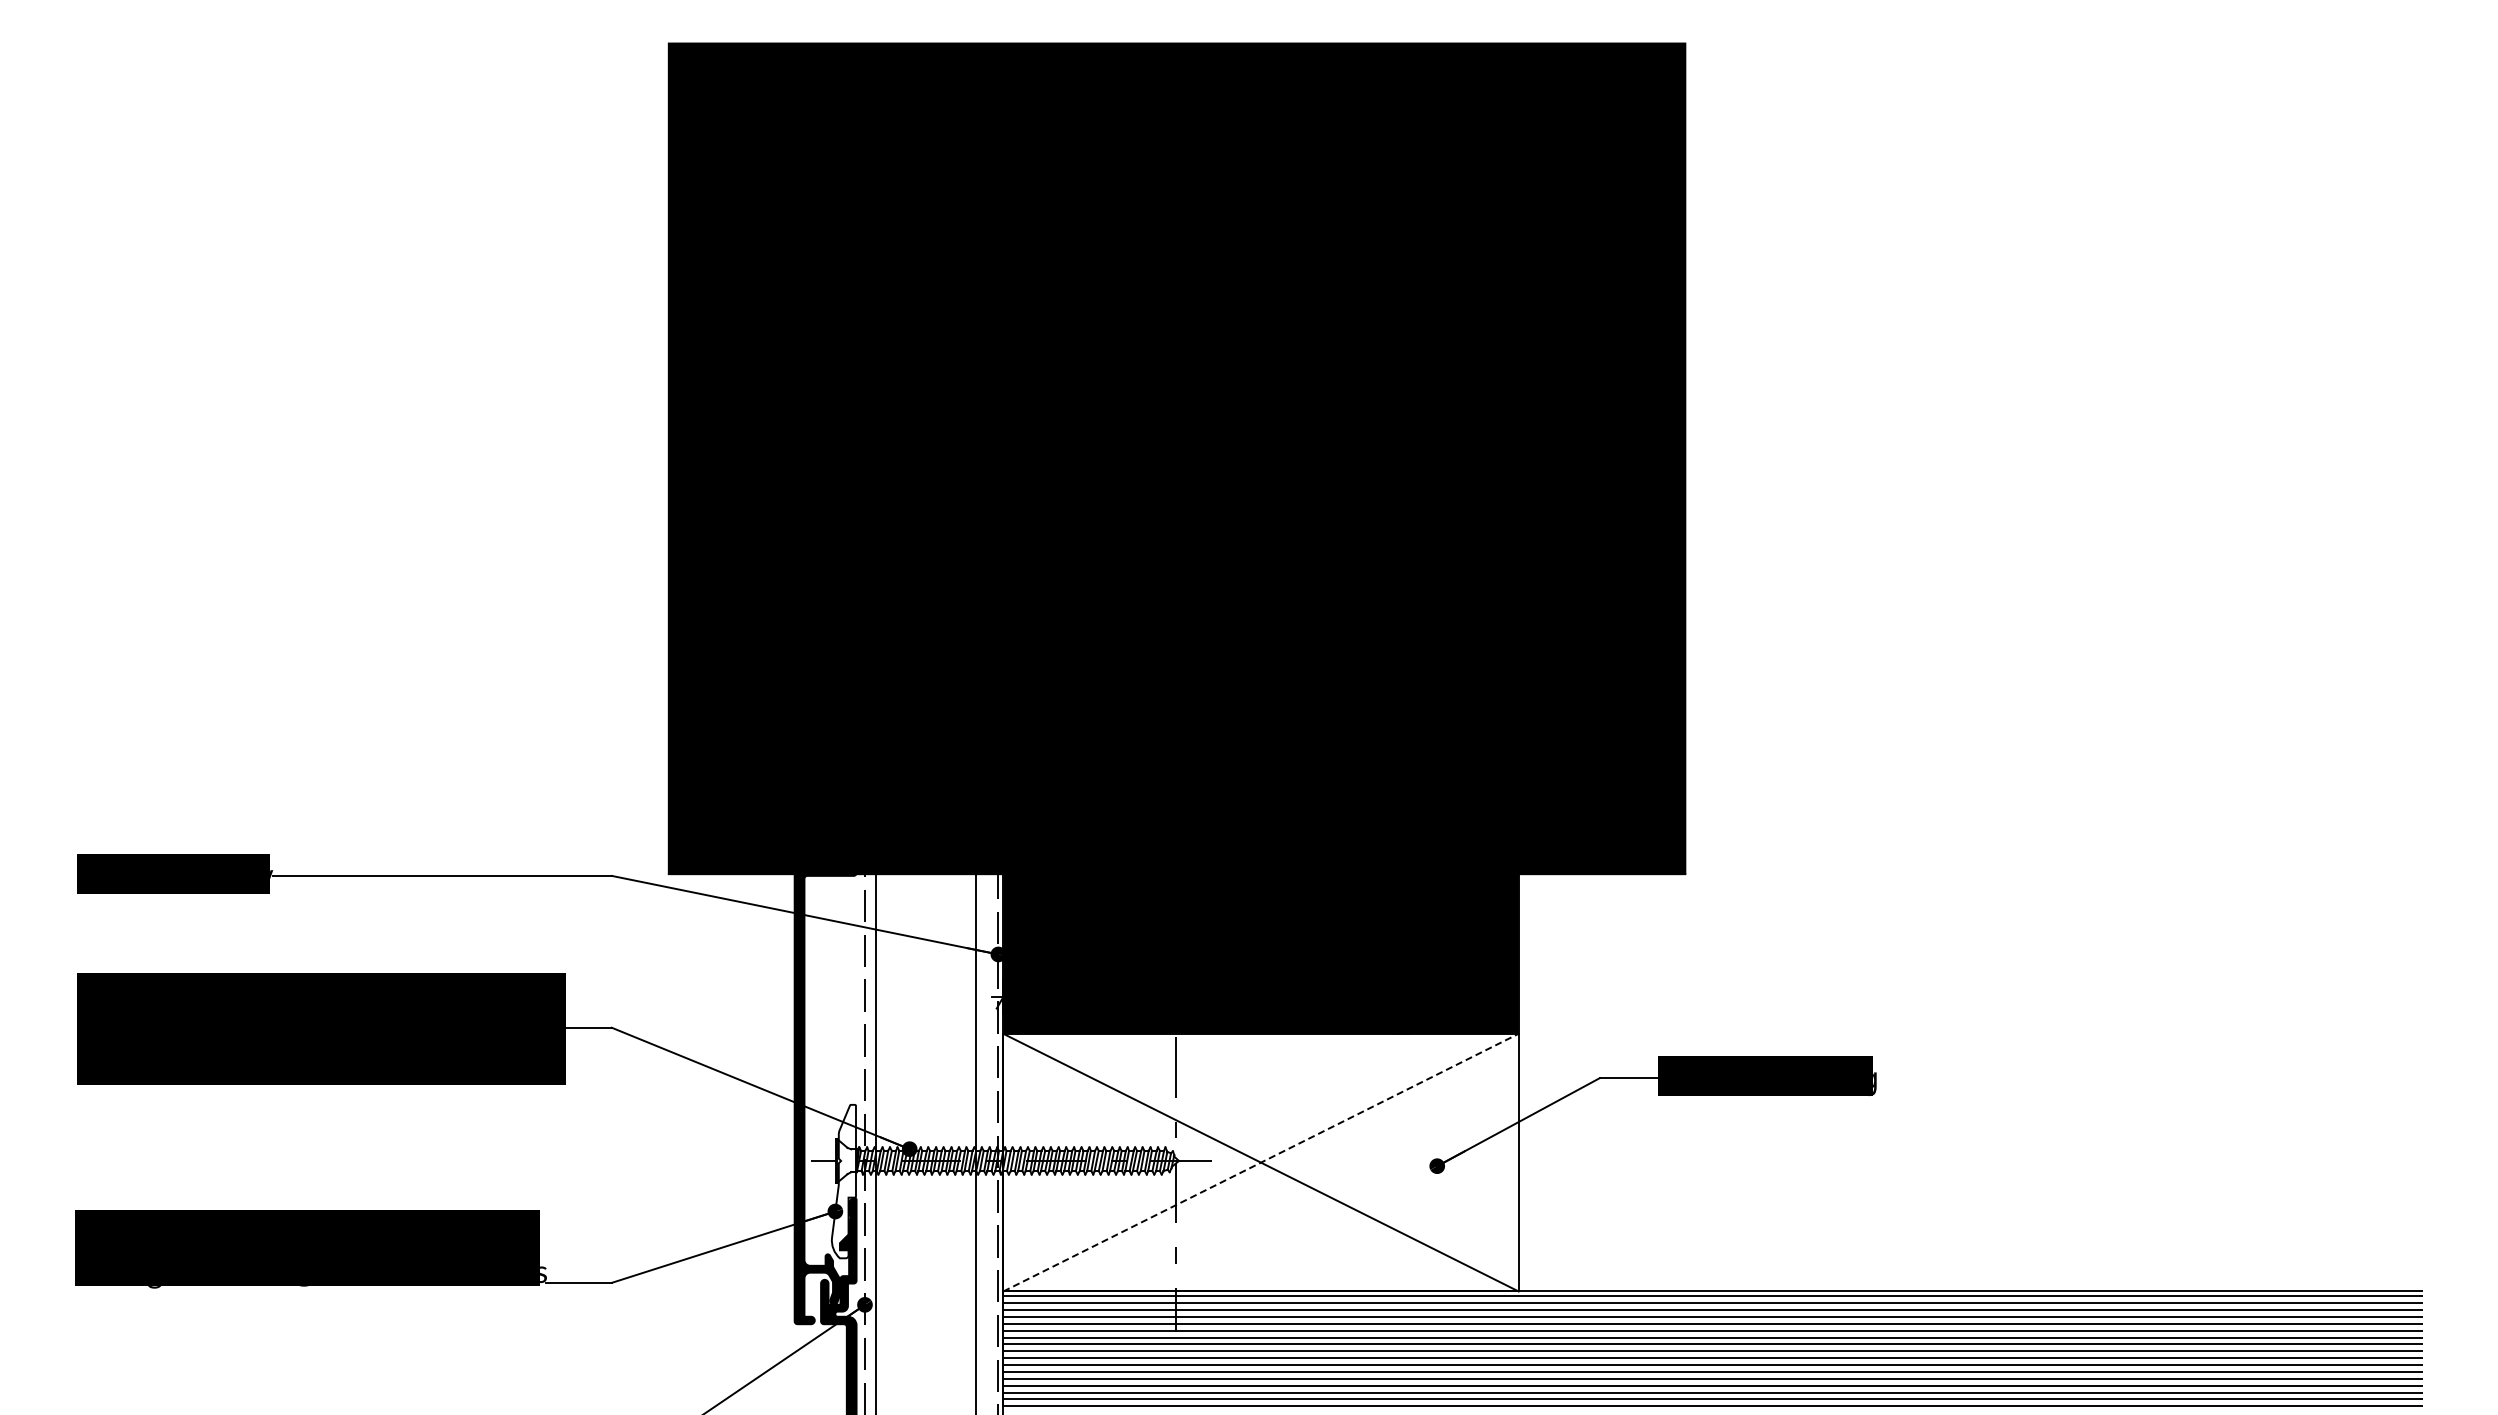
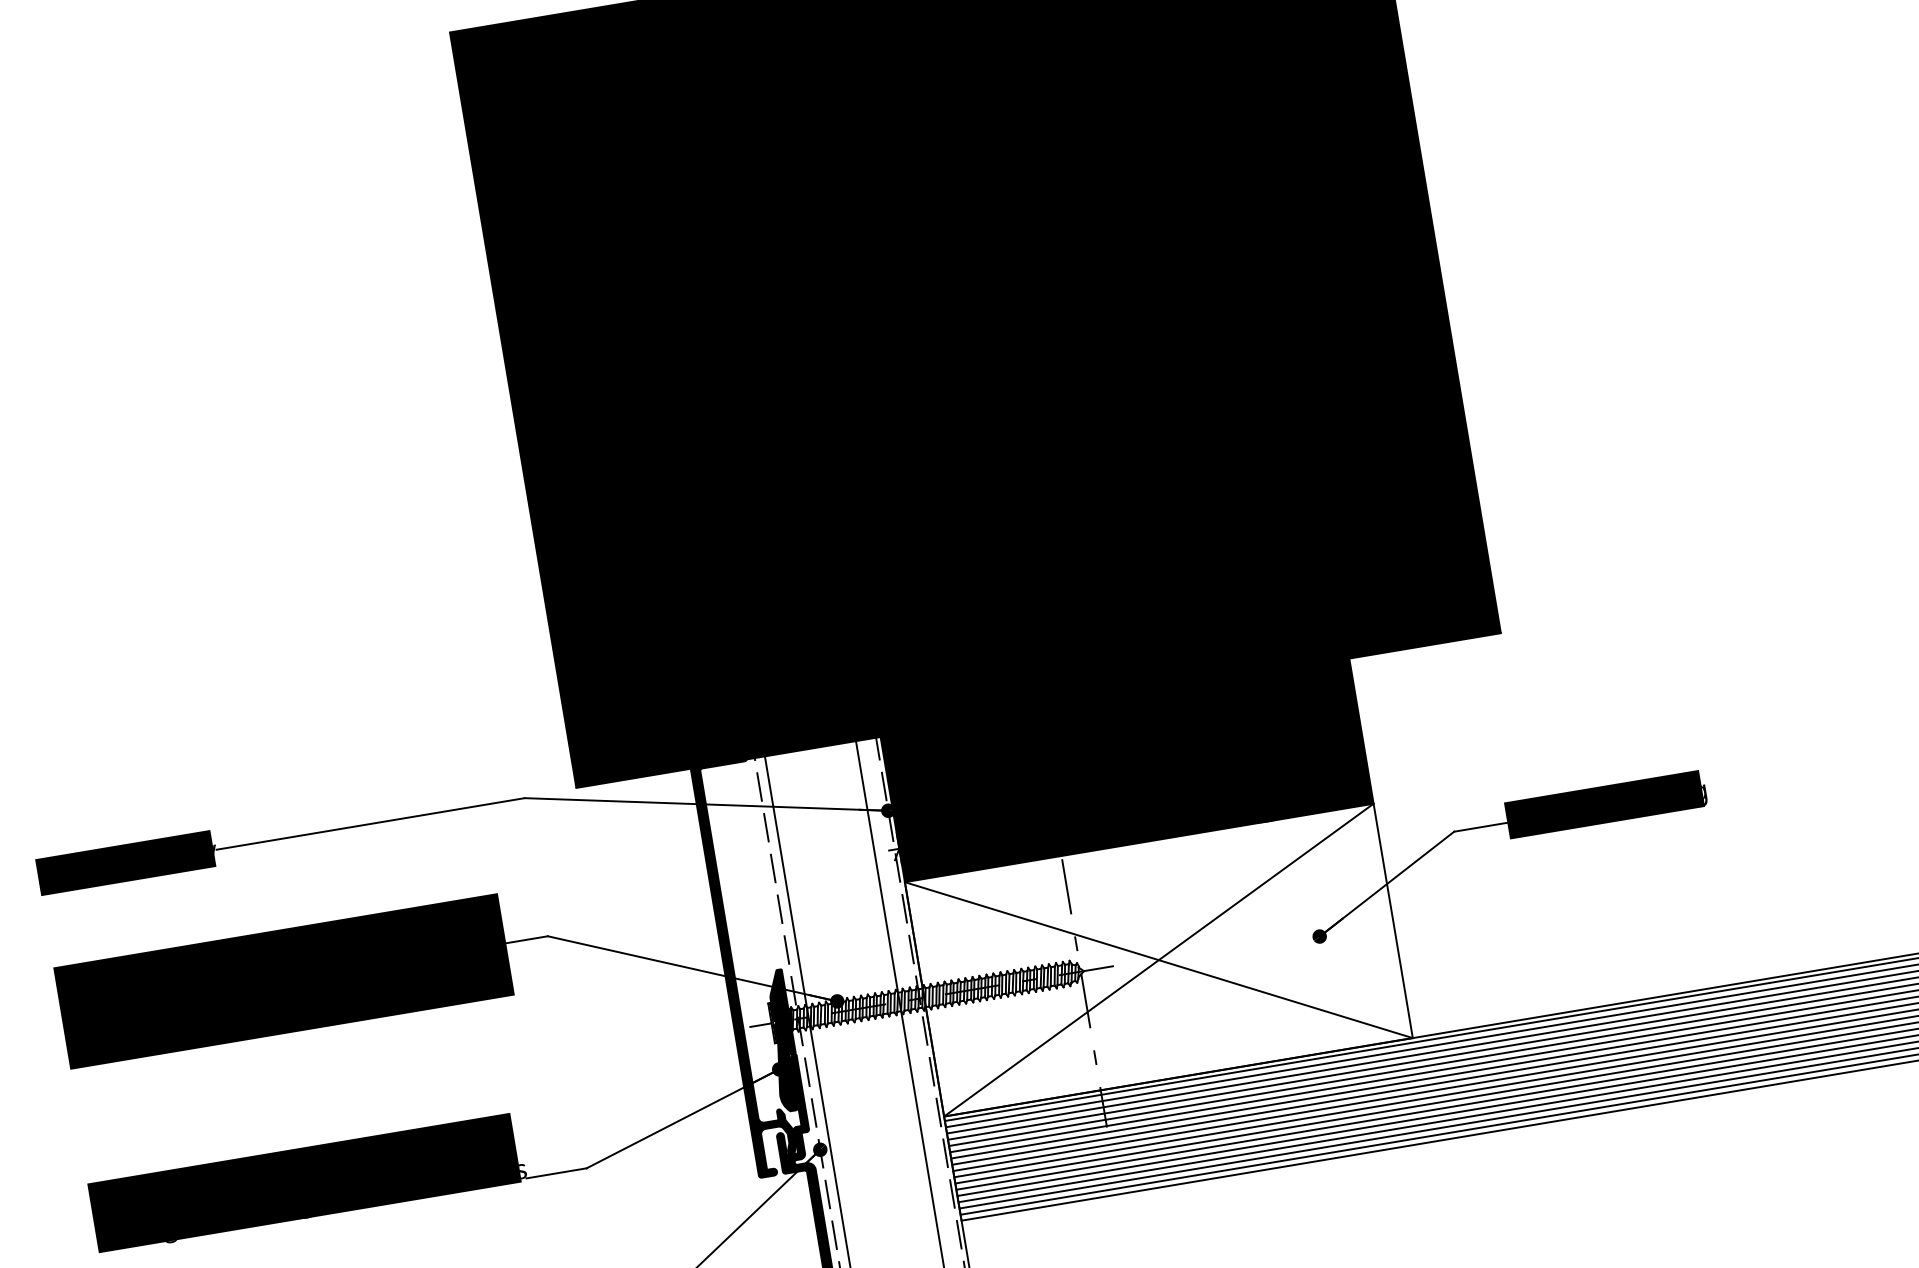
line: (1261, 1162) -> (1159, 959), dashed -> solid
fill: (843, 1181) -> (781, 1040), added

